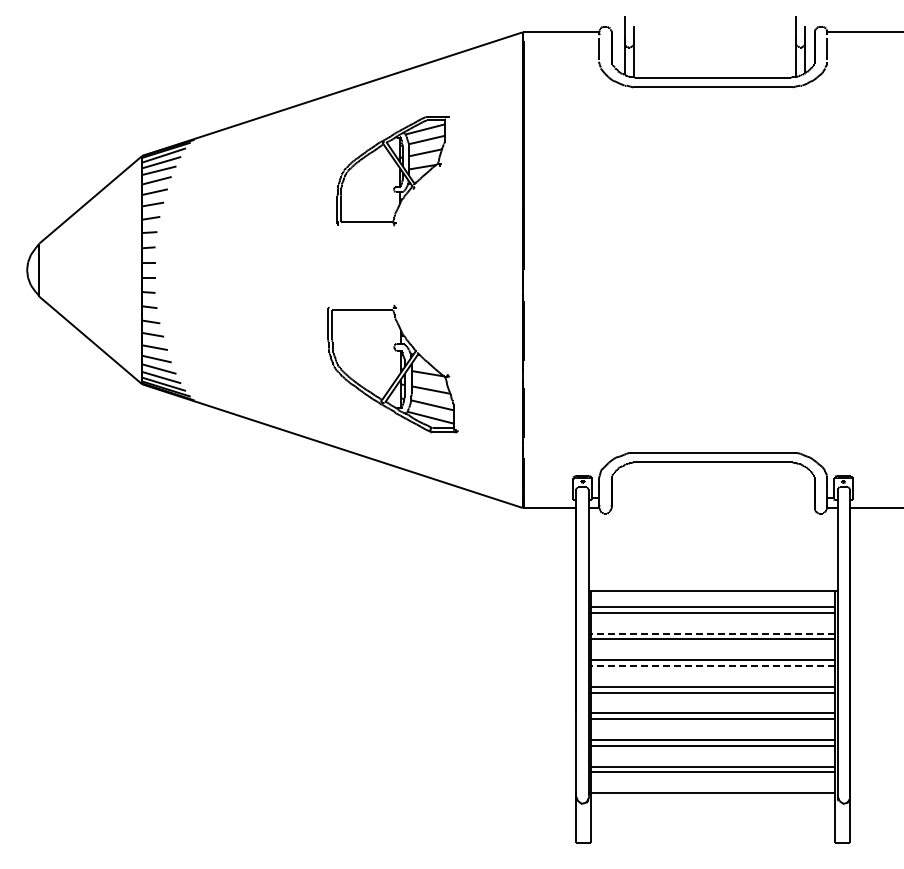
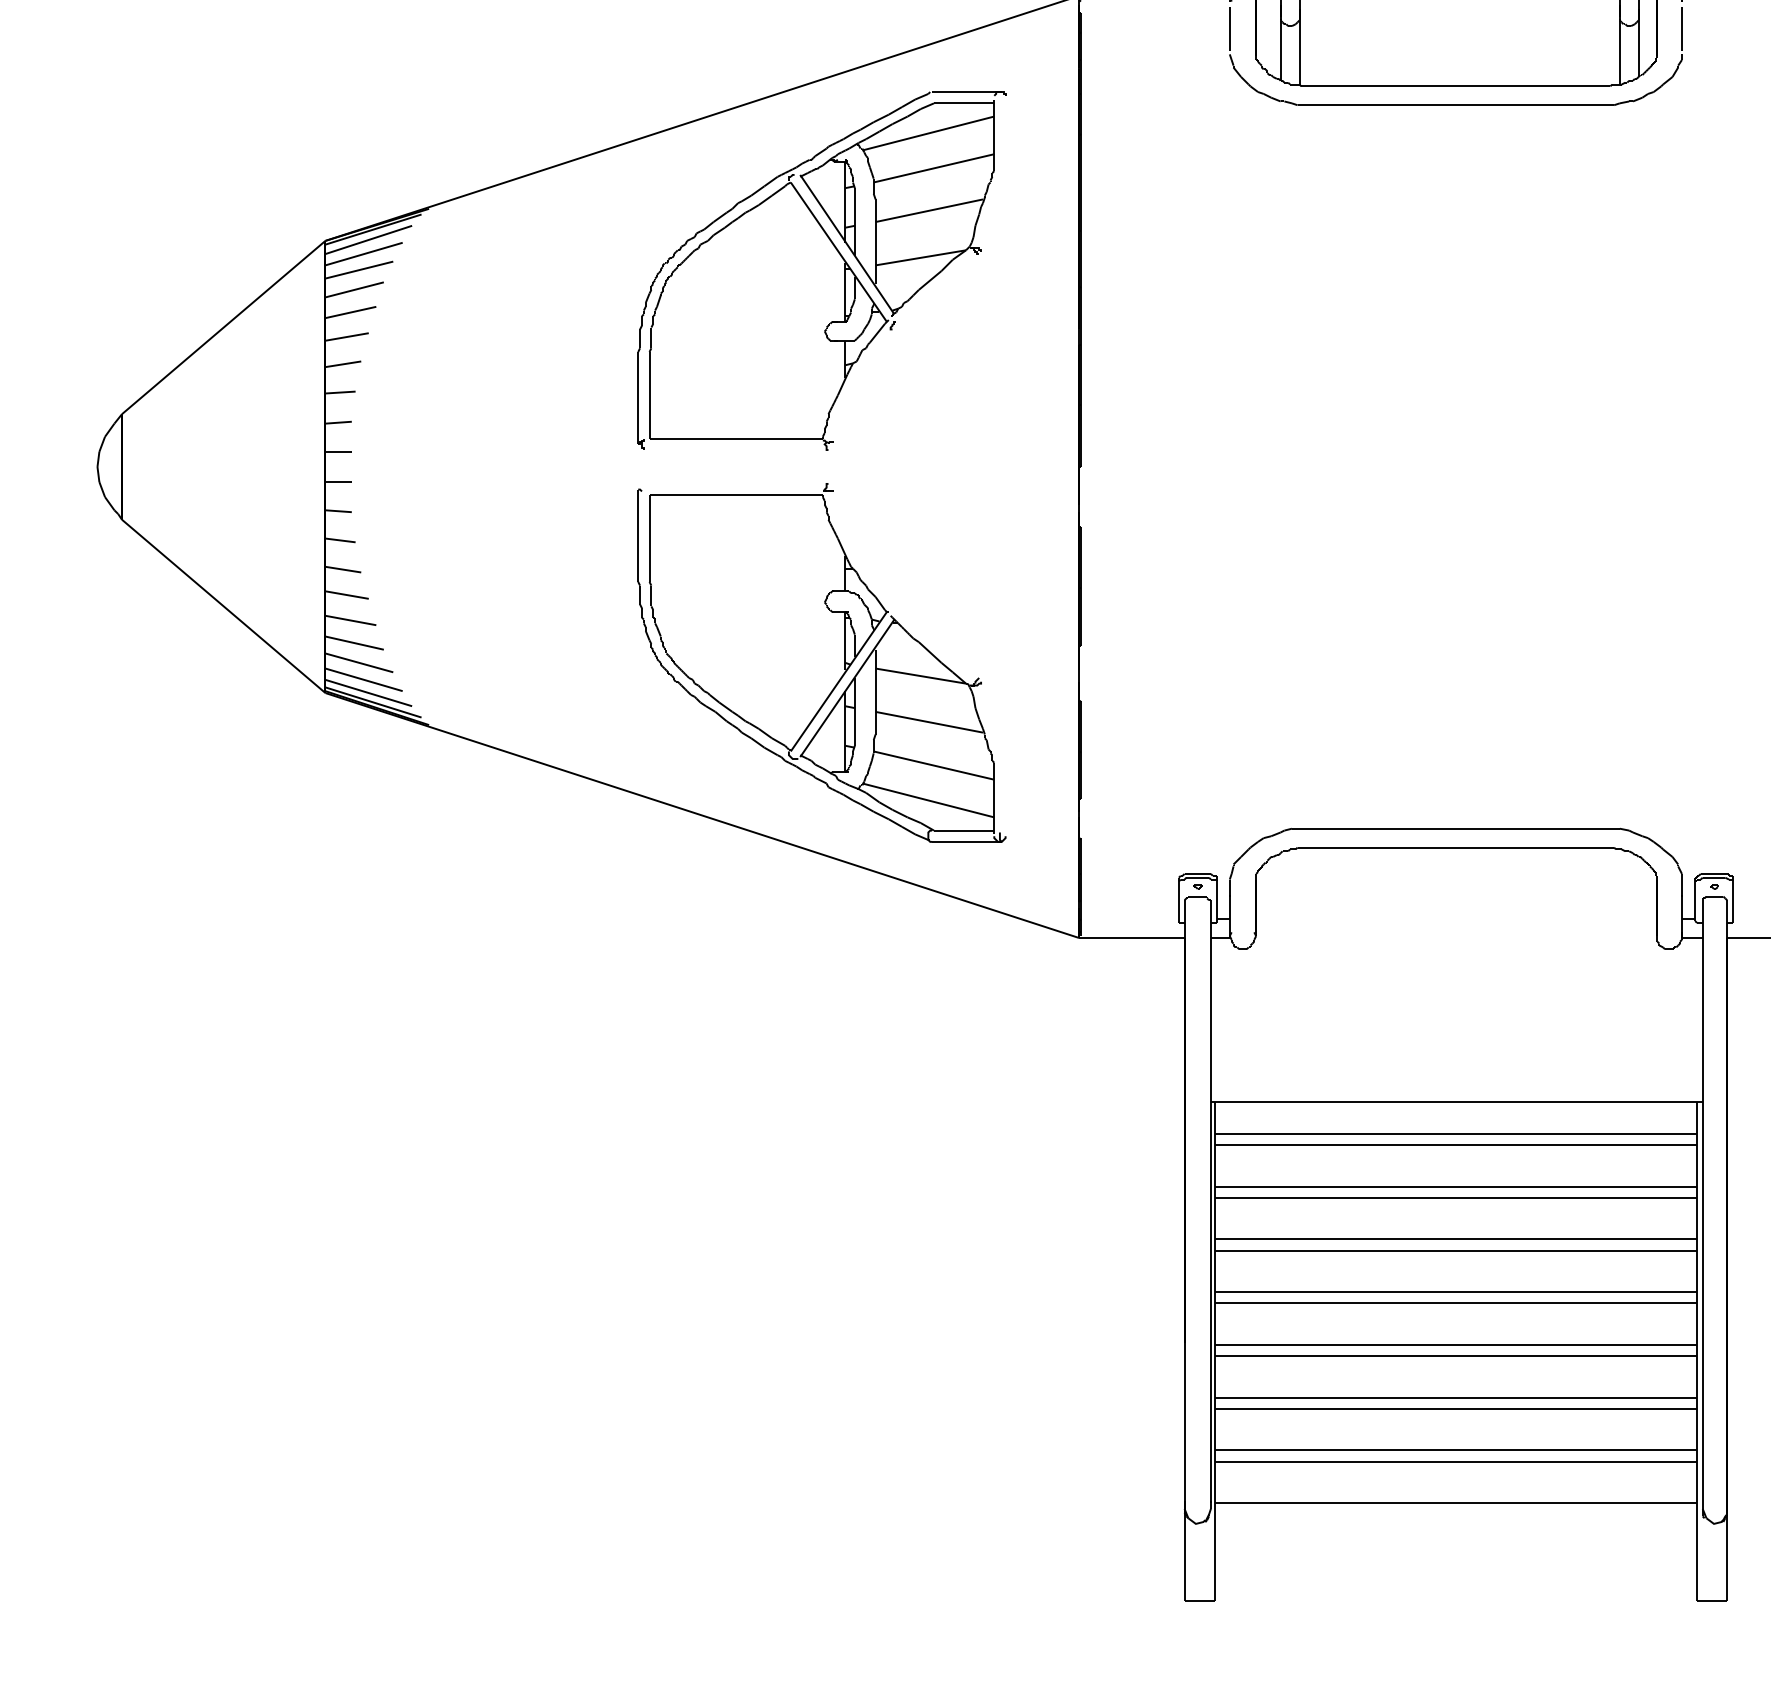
part: (392, 170) -> (821, 269), size x1.67
part: (392, 368) -> (821, 661), size x1.43
line: (713, 633) -> (1456, 1186), dashed -> solid
line: (713, 665) -> (1456, 1249), dashed -> solid

